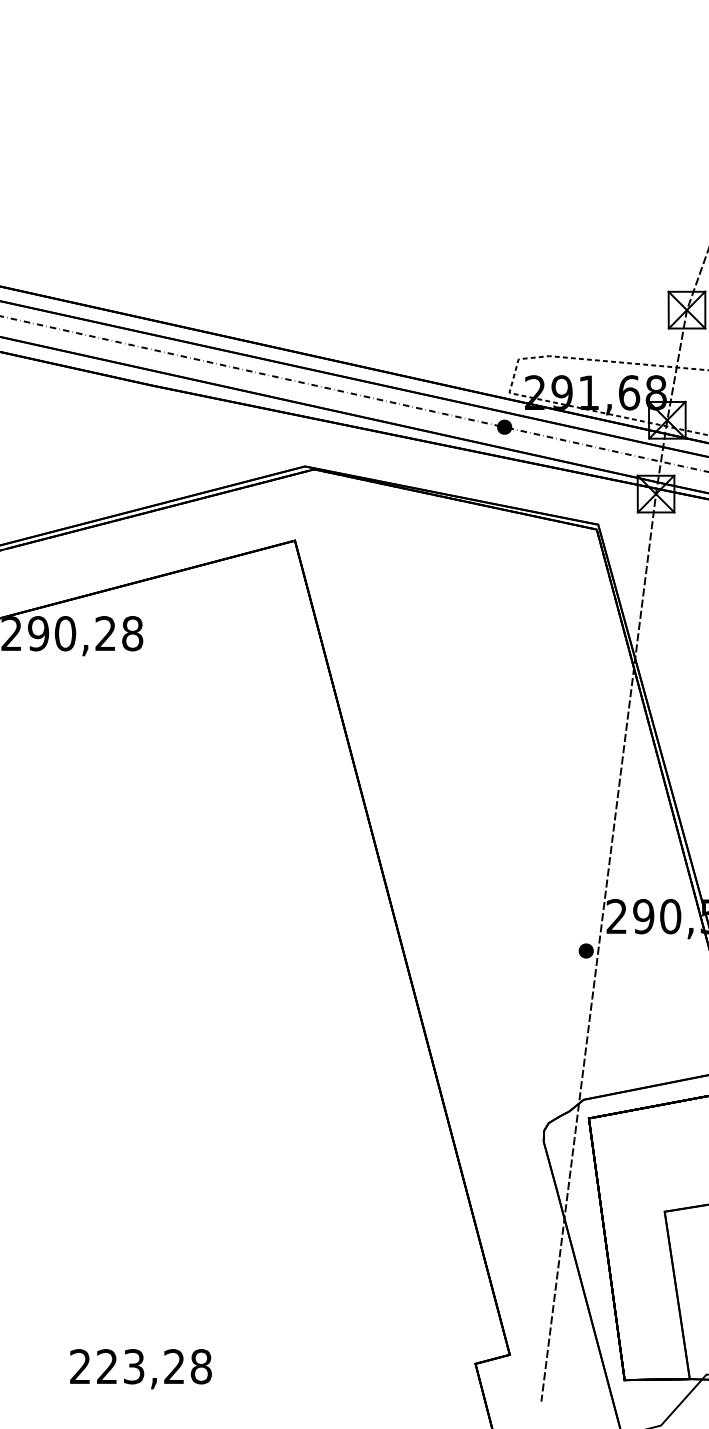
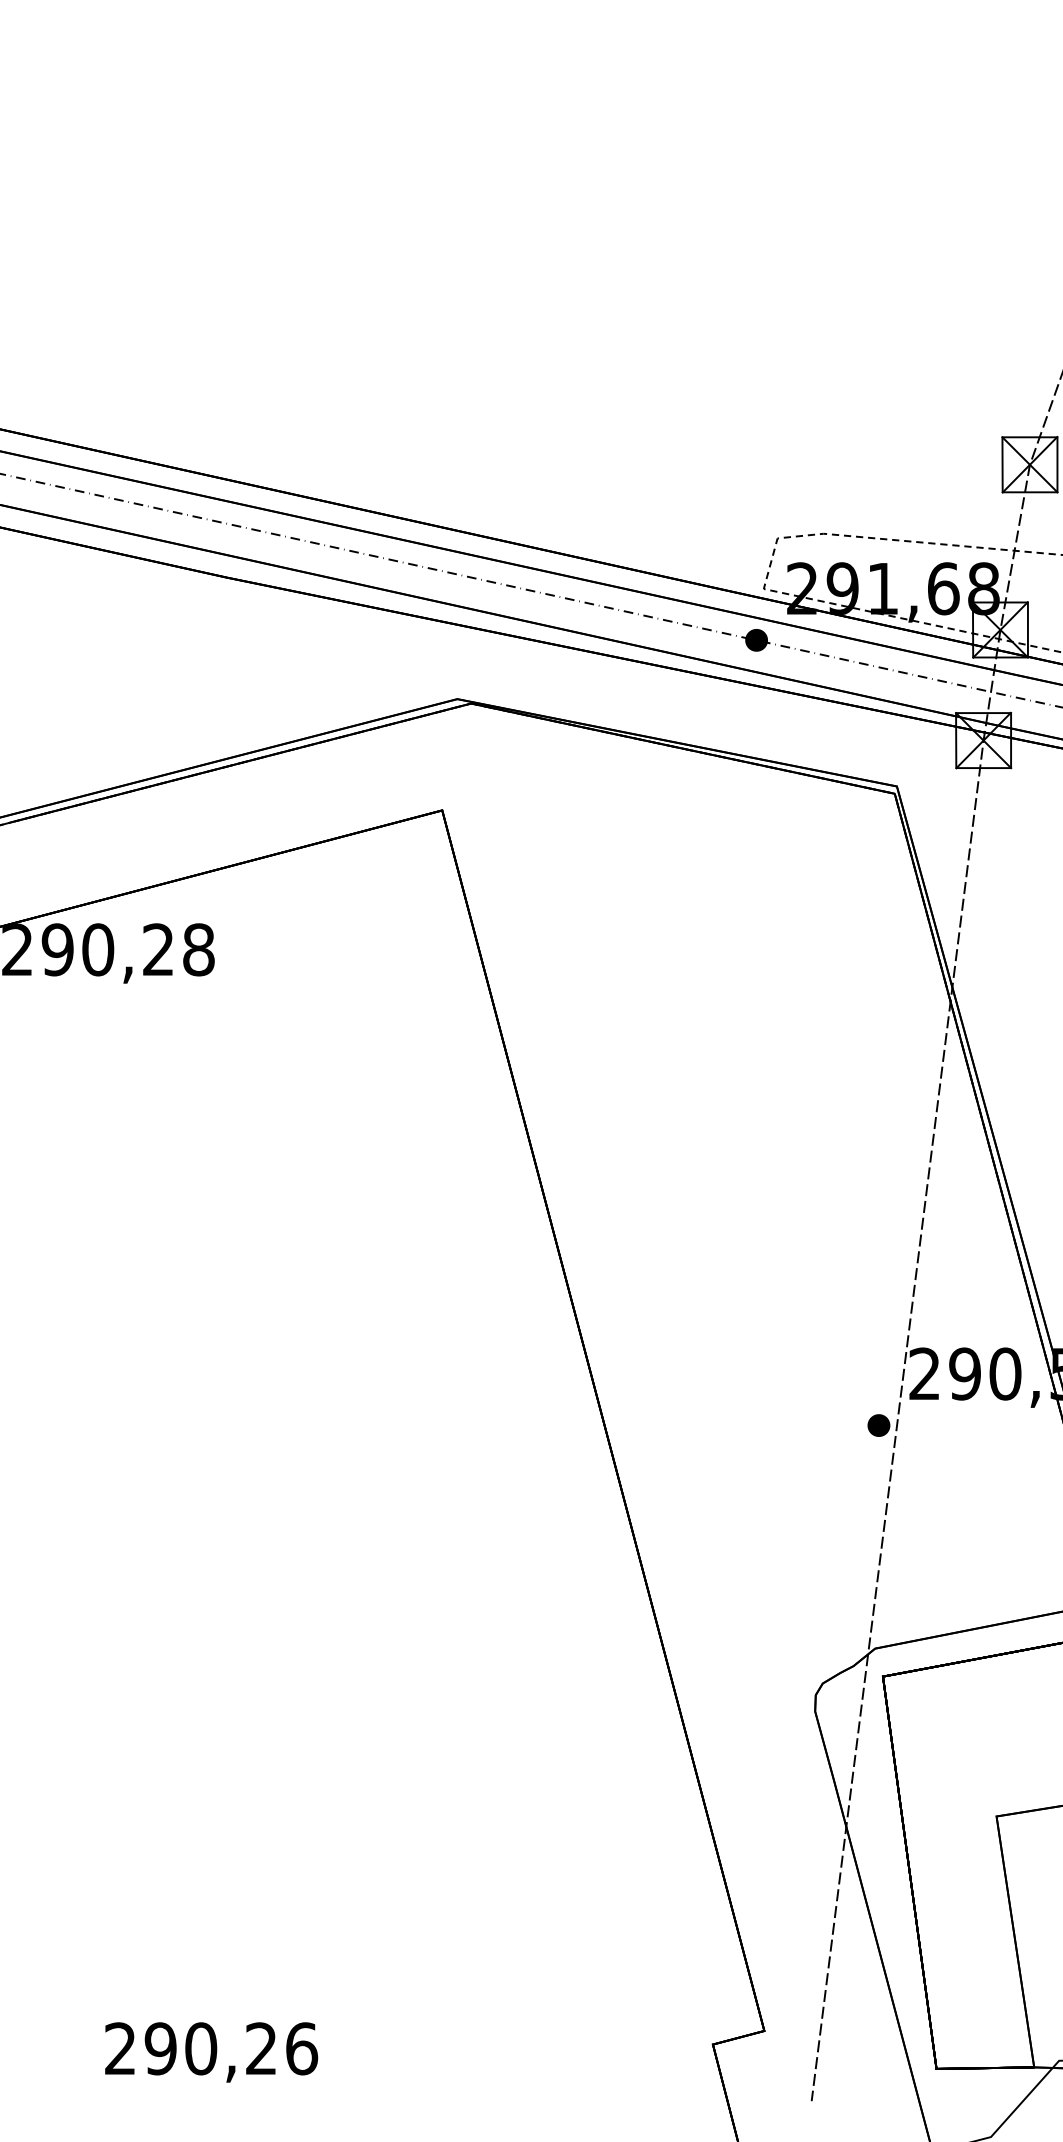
text: (154, 1366) -> (231, 2048), 223,28 -> 290,26

